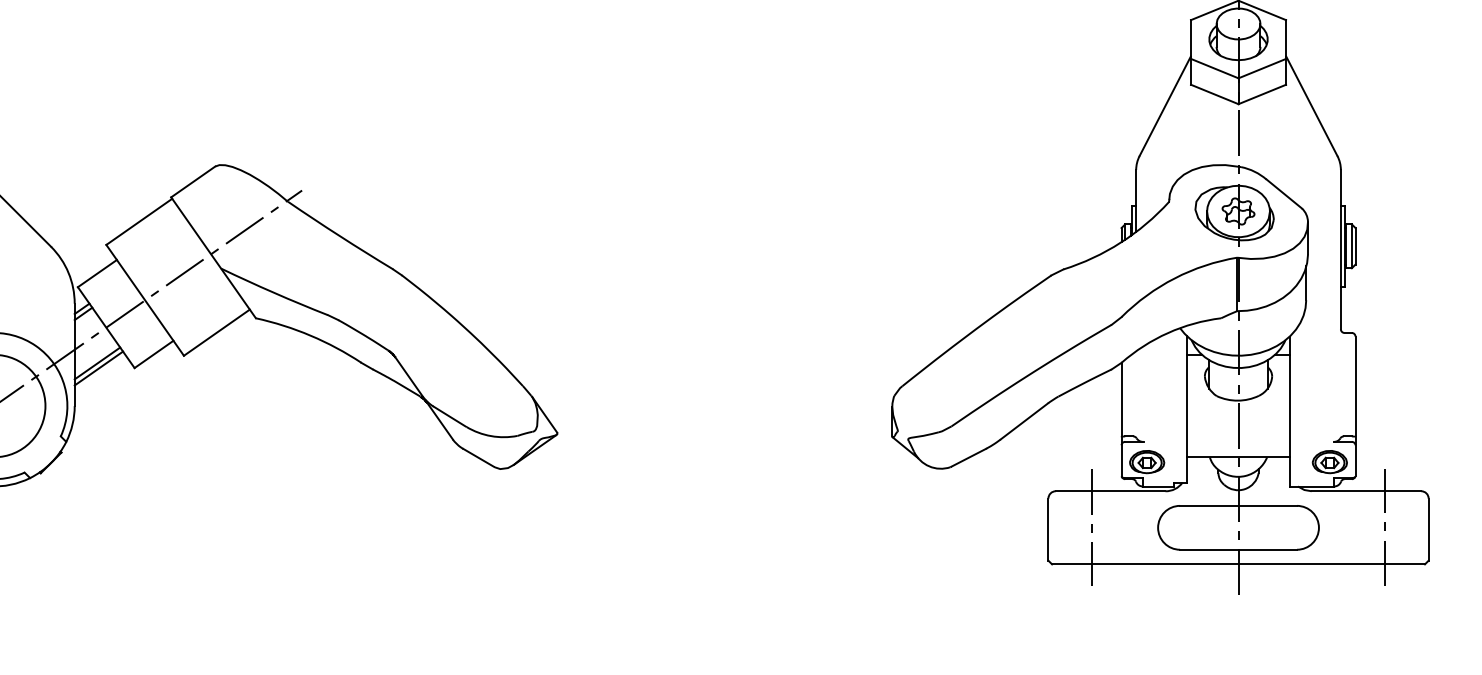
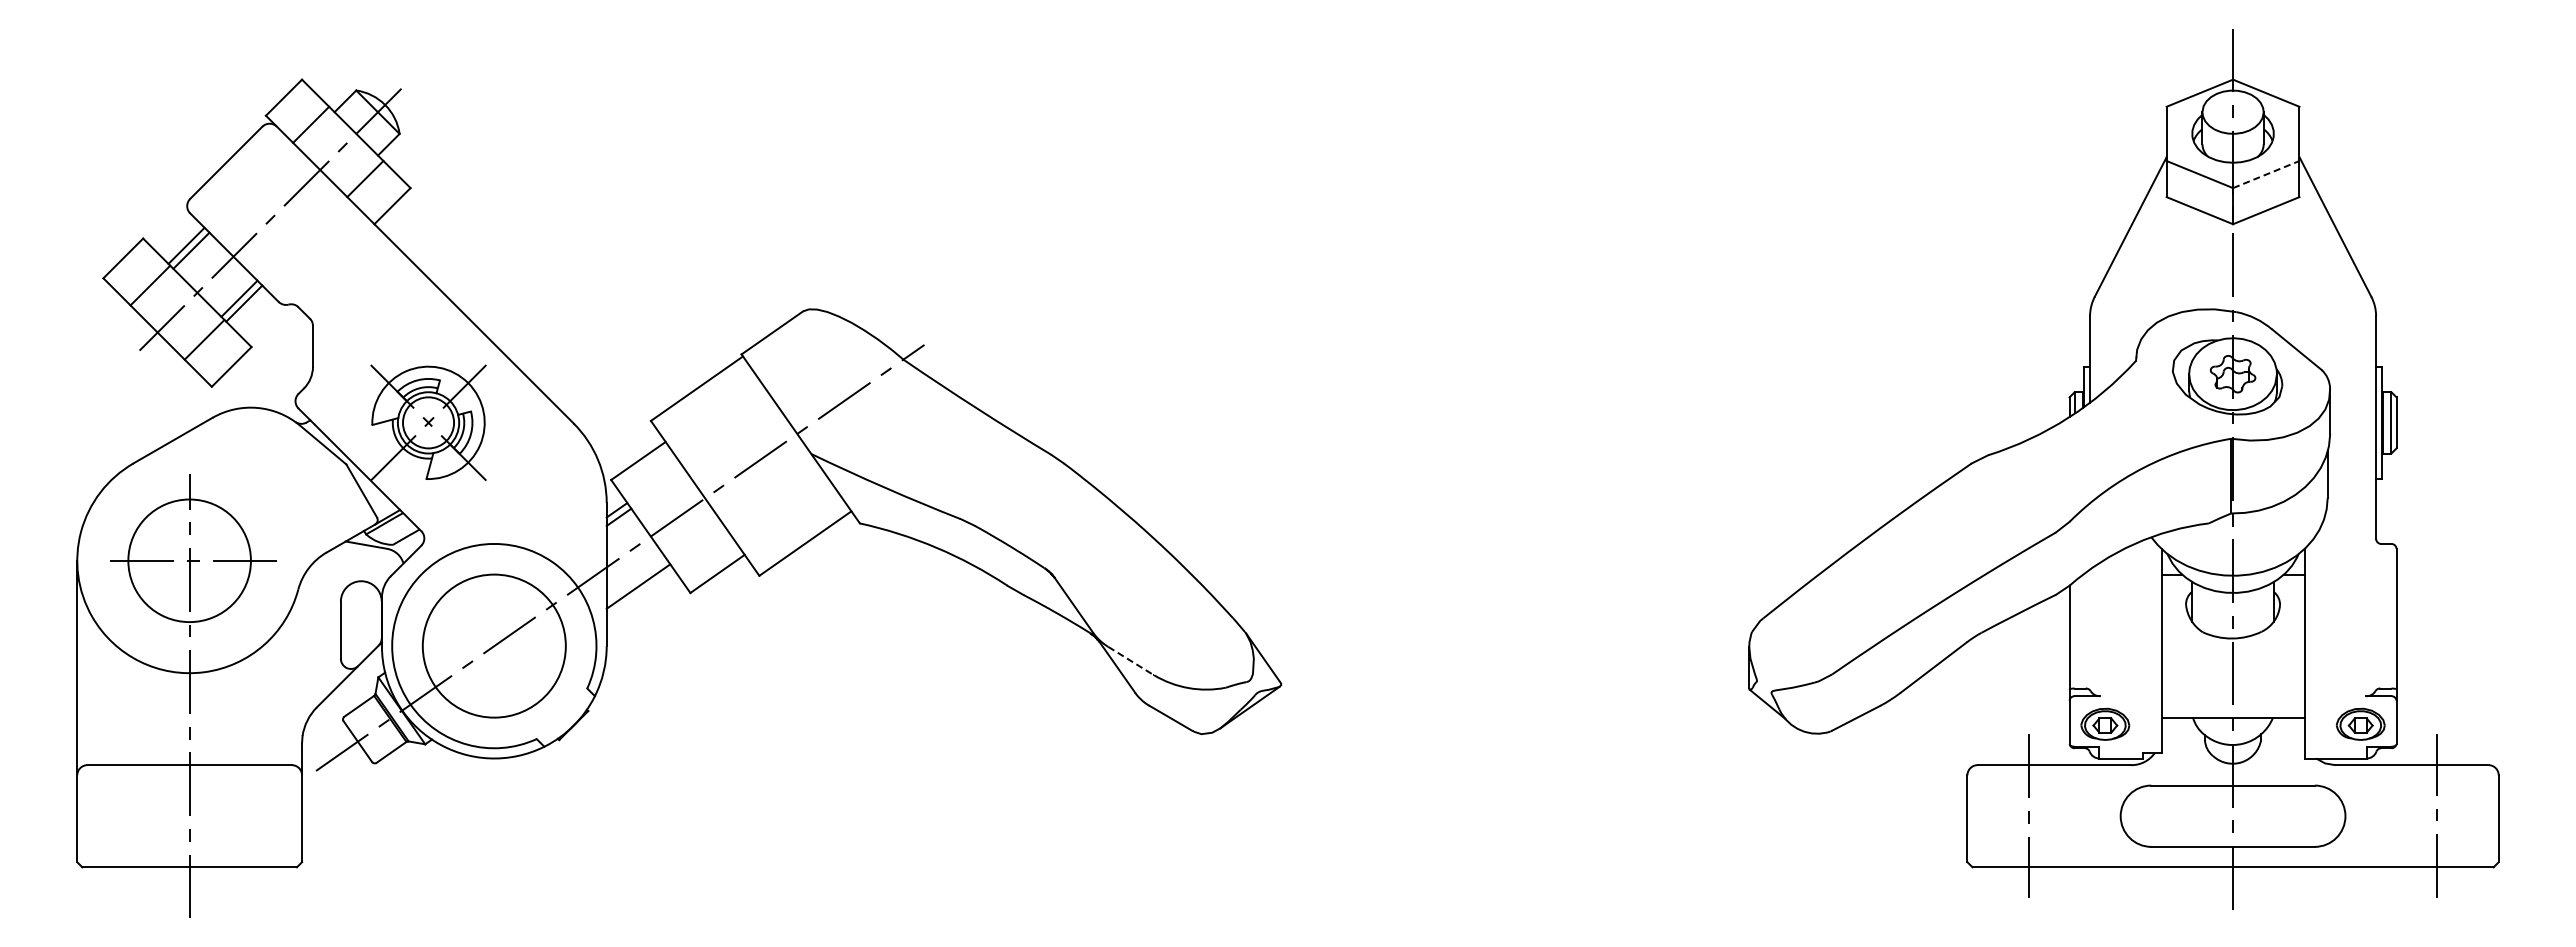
line: (1262, 68) -> (2266, 174), solid -> dashed
line: (98, 368) -> (640, 593), removed
line: (450, 416) -> (1131, 660), solid -> dashed

